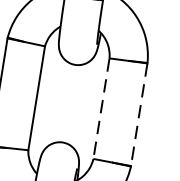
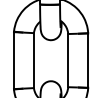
line: (102, 108) -> (68, 60), dashed -> solid
line: (139, 116) -> (88, 61), dashed -> solid

